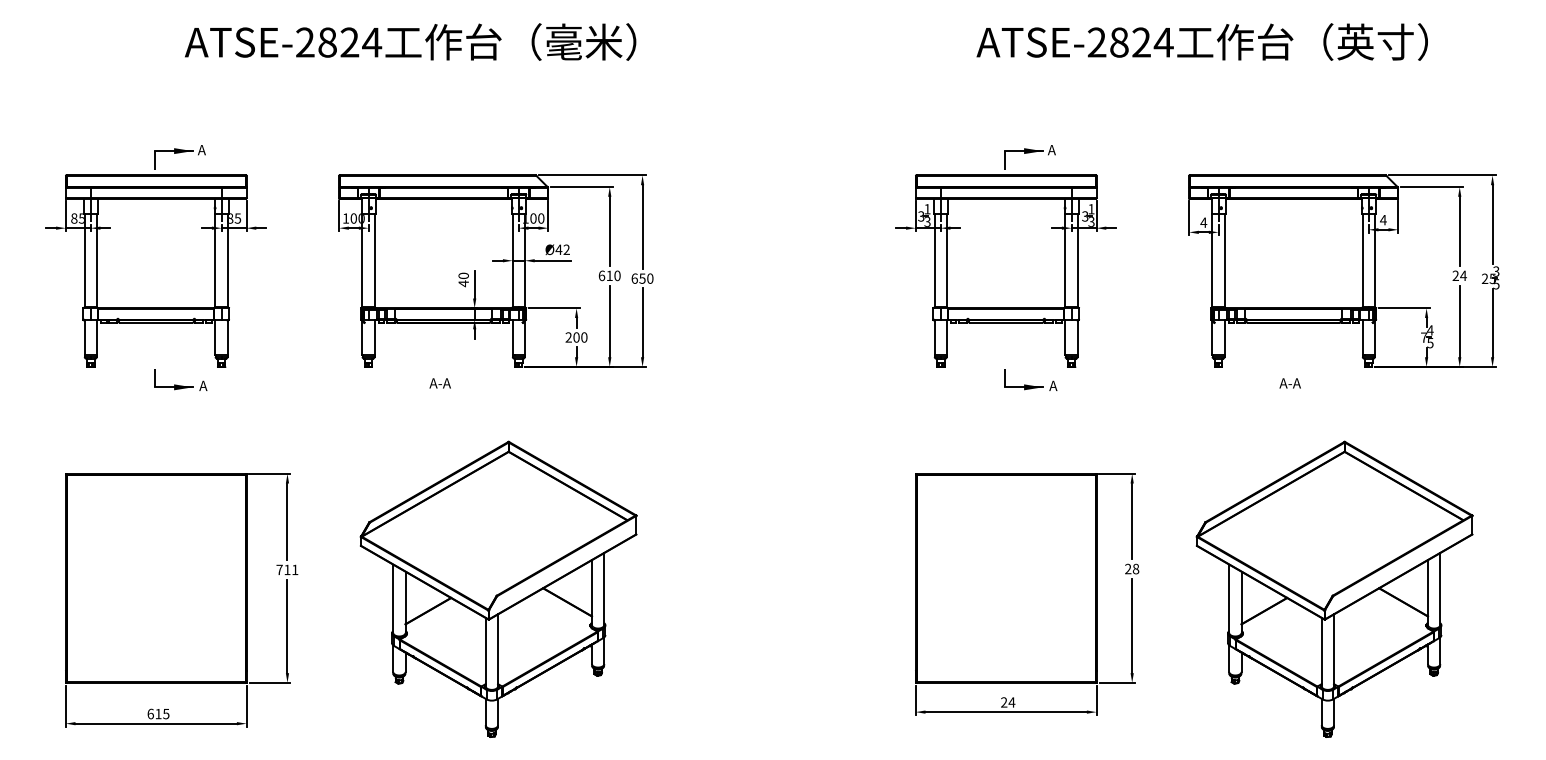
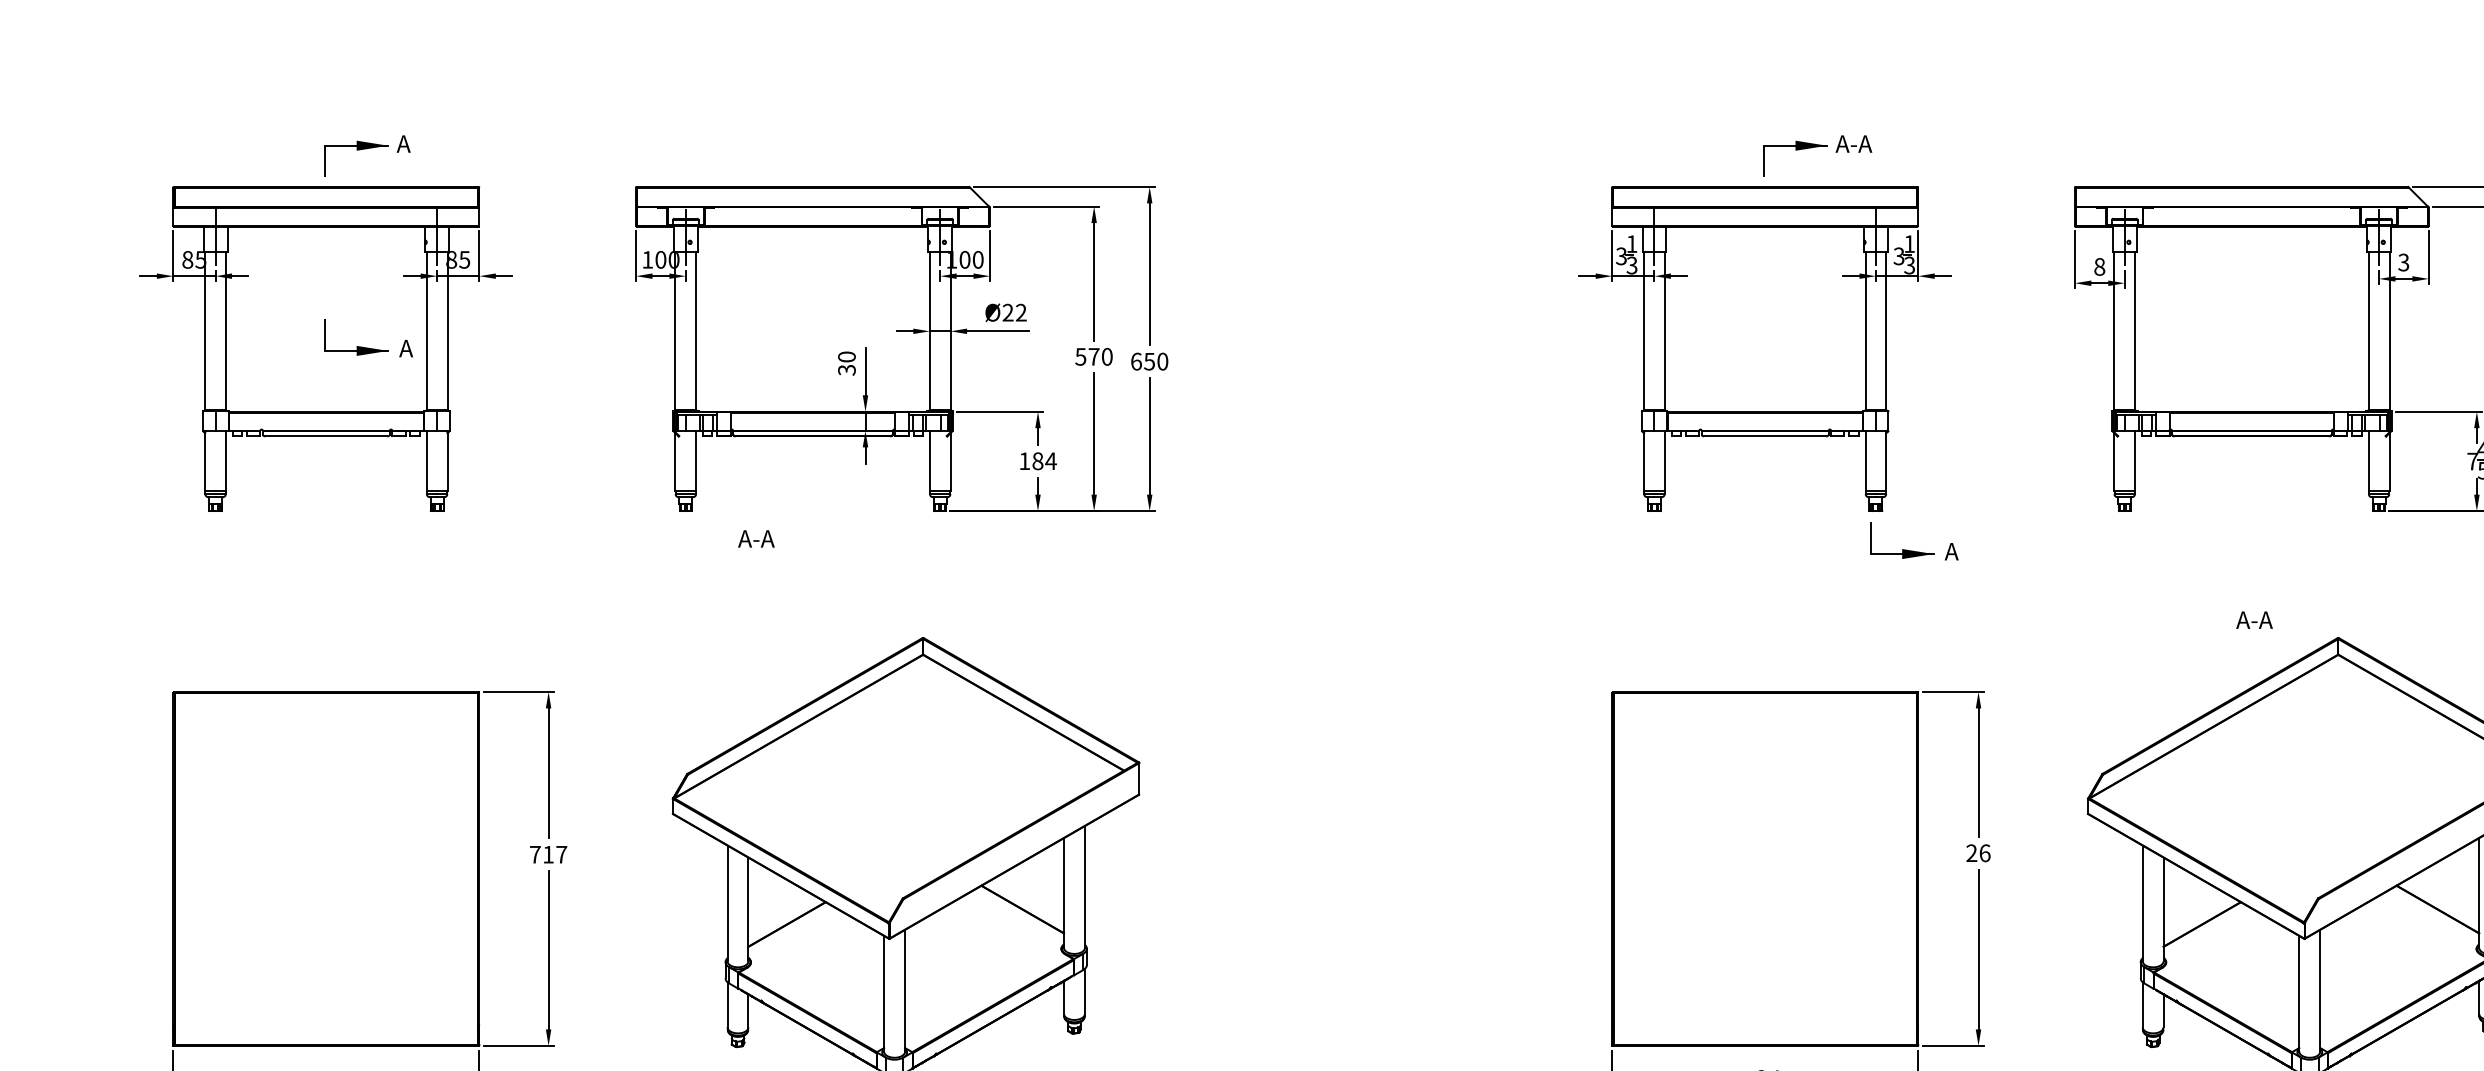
text: (1062, 150) -> (1860, 144), A -> A-A
text: (1383, 219) -> (2403, 261), 4 -> 3
text: (1203, 222) -> (2099, 266), 4 -> 8
text: (558, 249) -> (1007, 312), 42 -> 22
text: (605, 275) -> (1086, 356), 610 -> 570
text: (463, 283) -> (846, 369), 40 -> 30
text: (576, 337) -> (1037, 461), 200 -> 184
part: (180, 379) -> (367, 337), moved
part: (1030, 379) -> (1913, 540), moved
text: (439, 383) -> (755, 539), moved
text: (1289, 383) -> (2253, 620), moved
text: (1135, 568) -> (1984, 852), 28 -> 26
text: (295, 569) -> (562, 853), 711 -> 717

